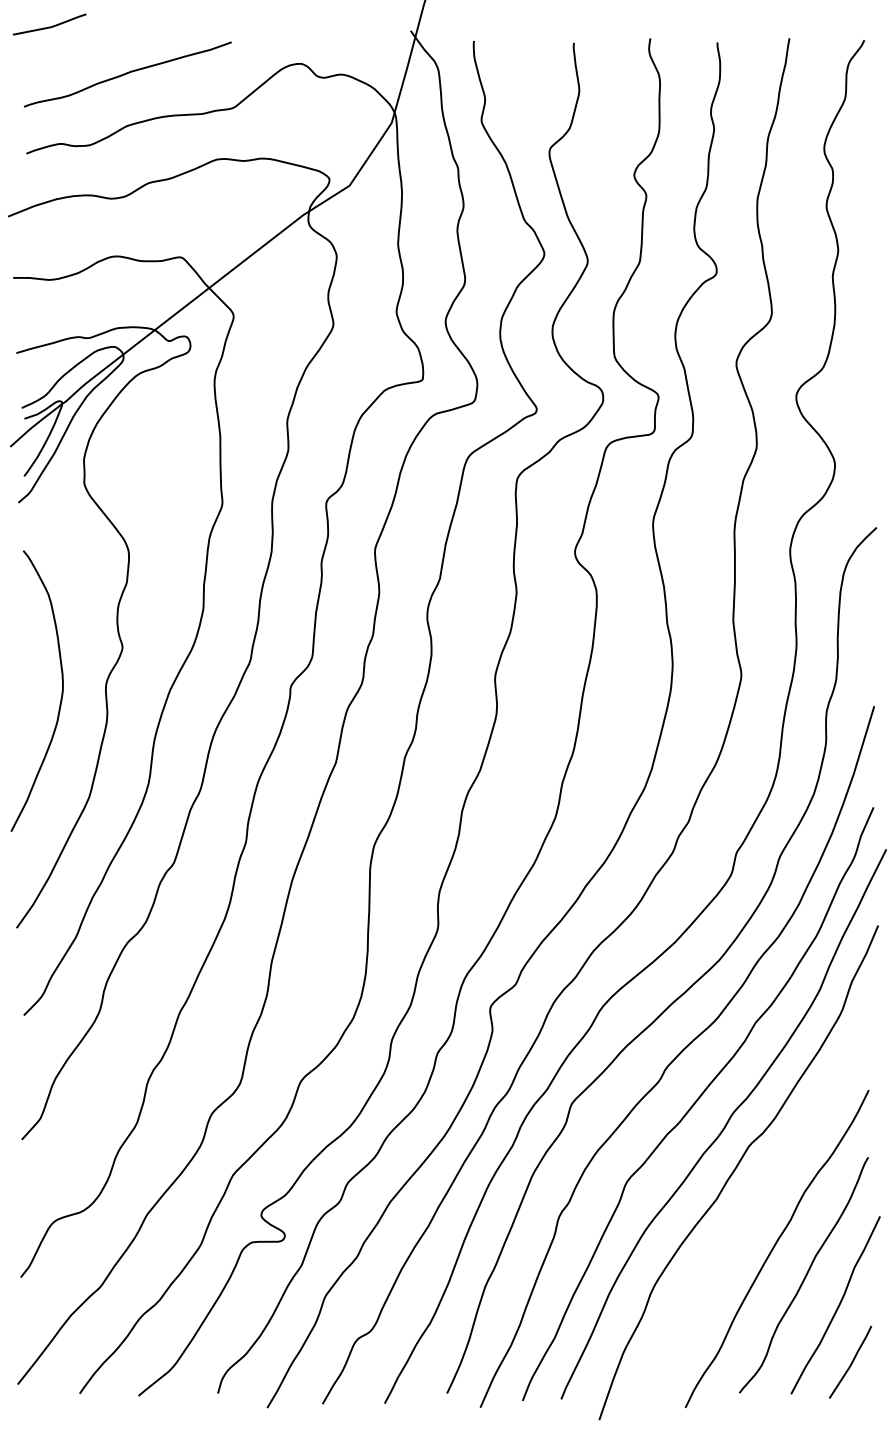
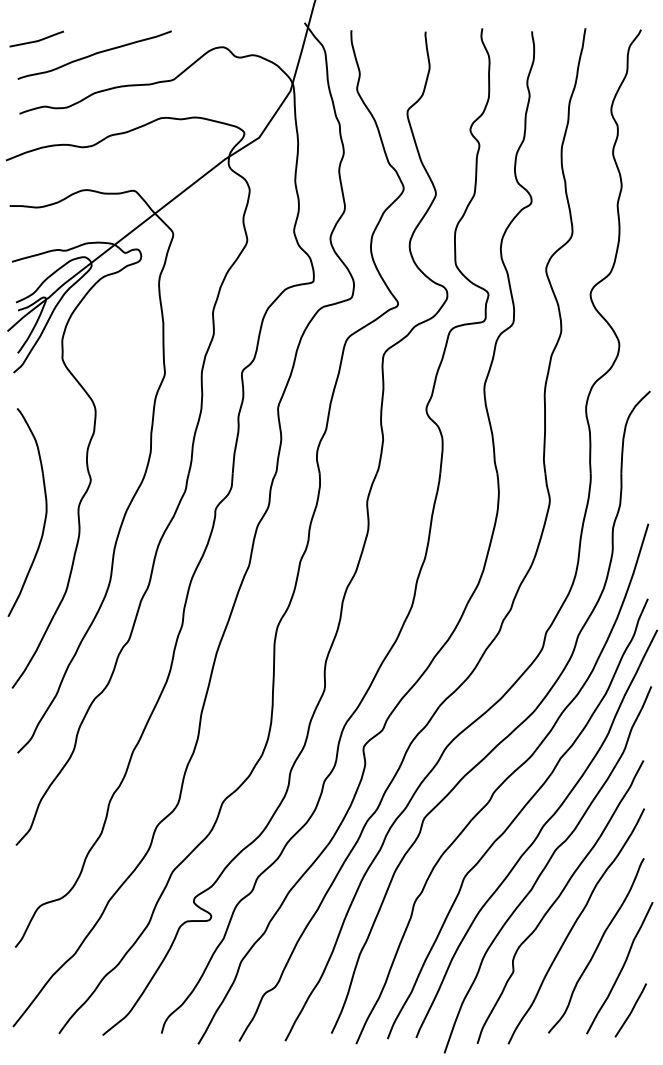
line: (49, 26) -> (36, 40), moved
curve: (751, 1214) -> (557, 900), added

